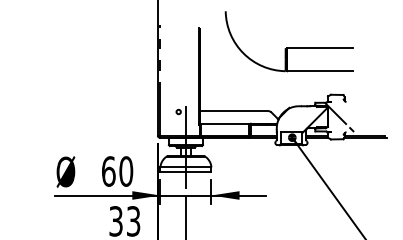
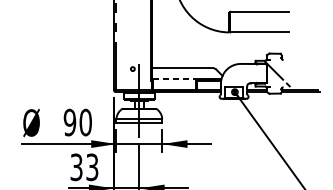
hatch: (302, 120) -> (244, 76), removed
line: (225, 123) -> (174, 79), solid -> dashed
text: (108, 171) -> (69, 122), 60 -> 90

